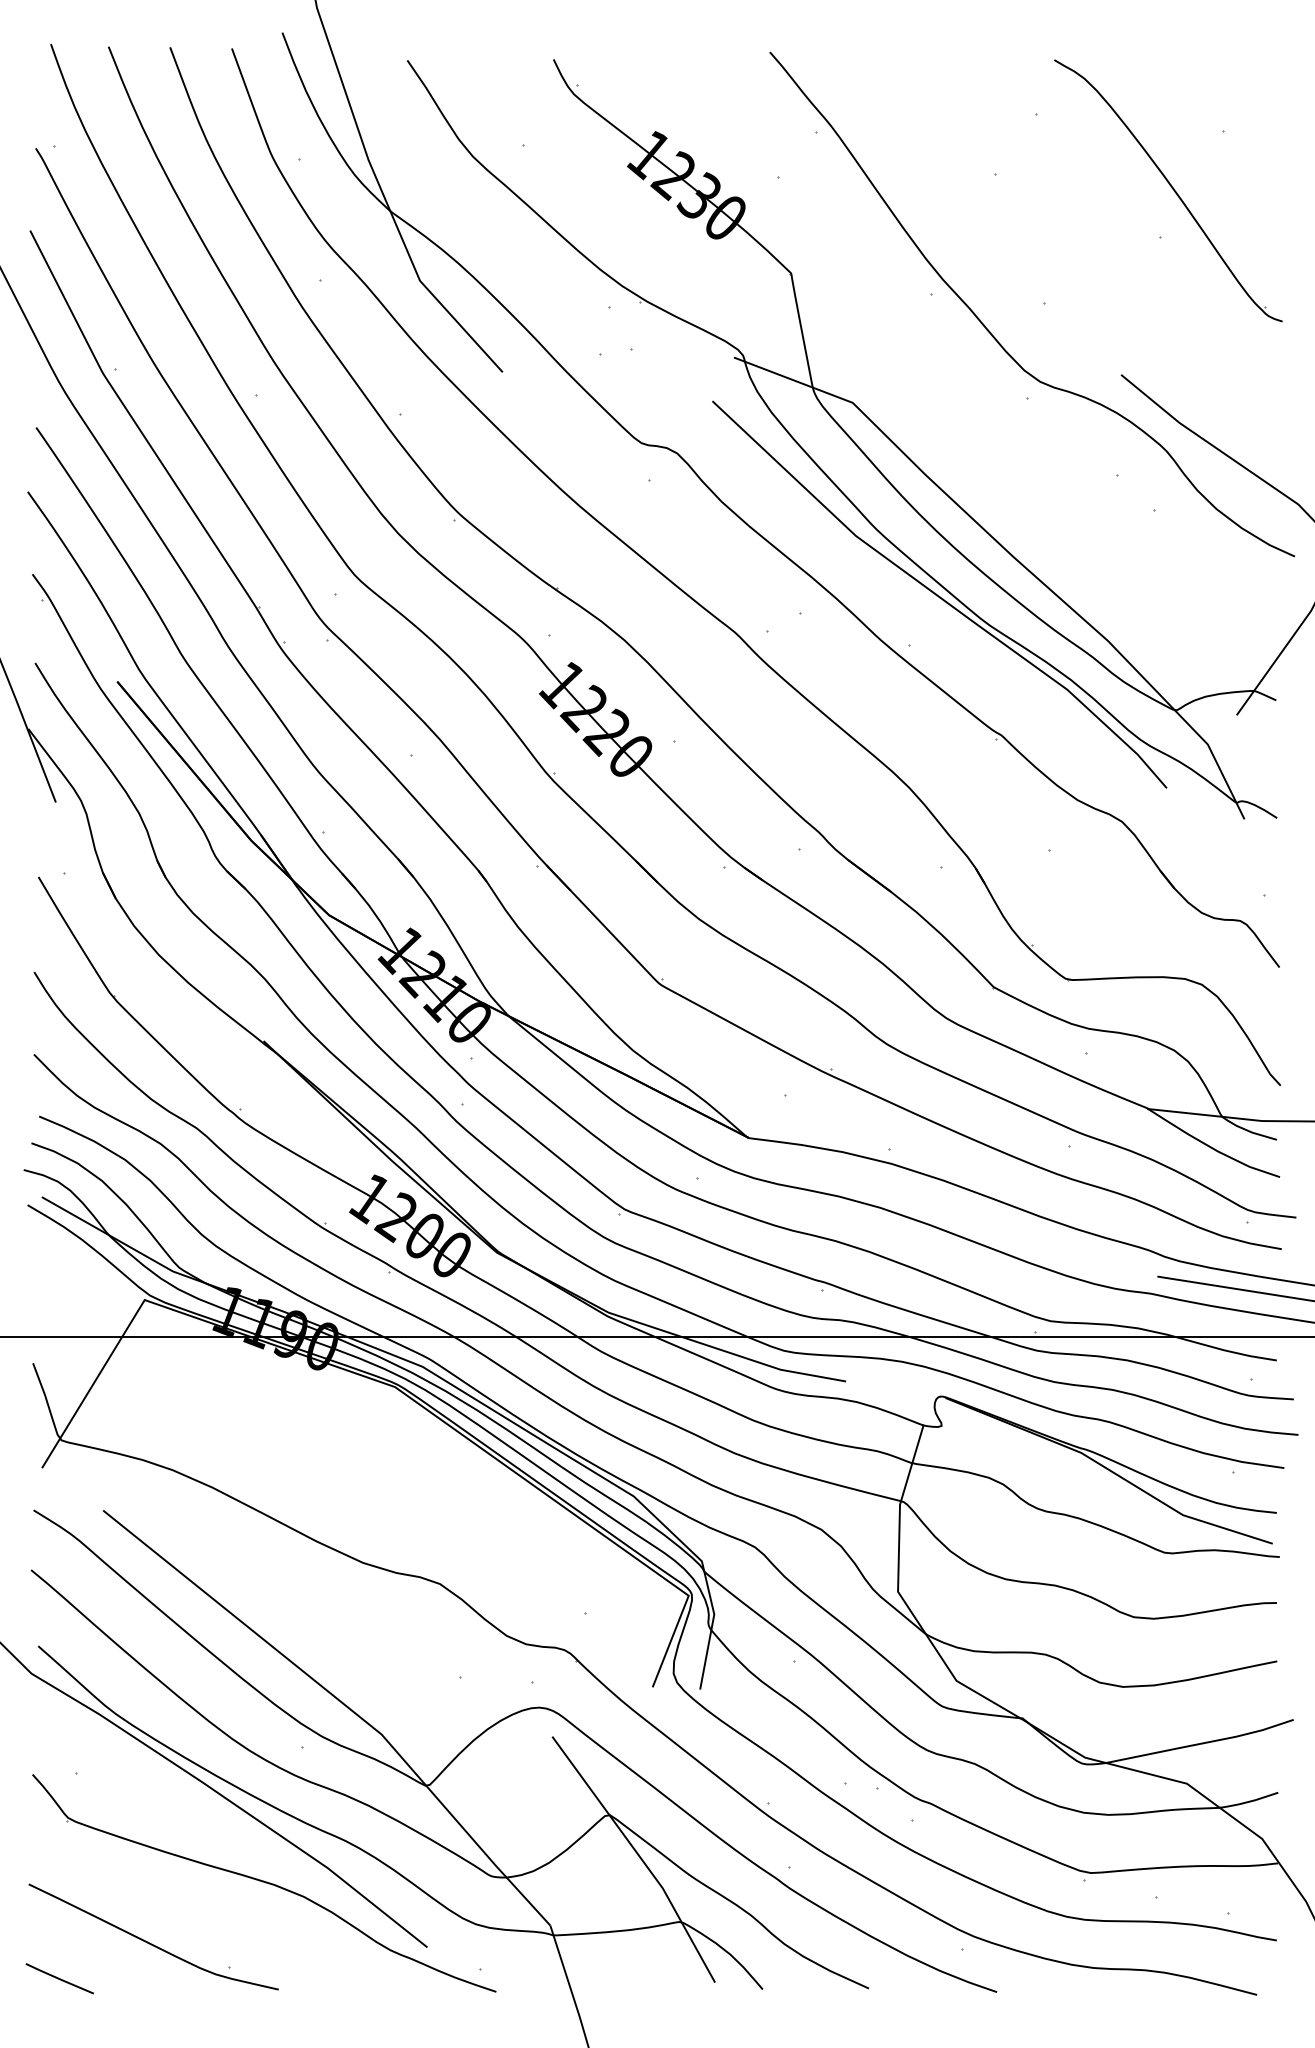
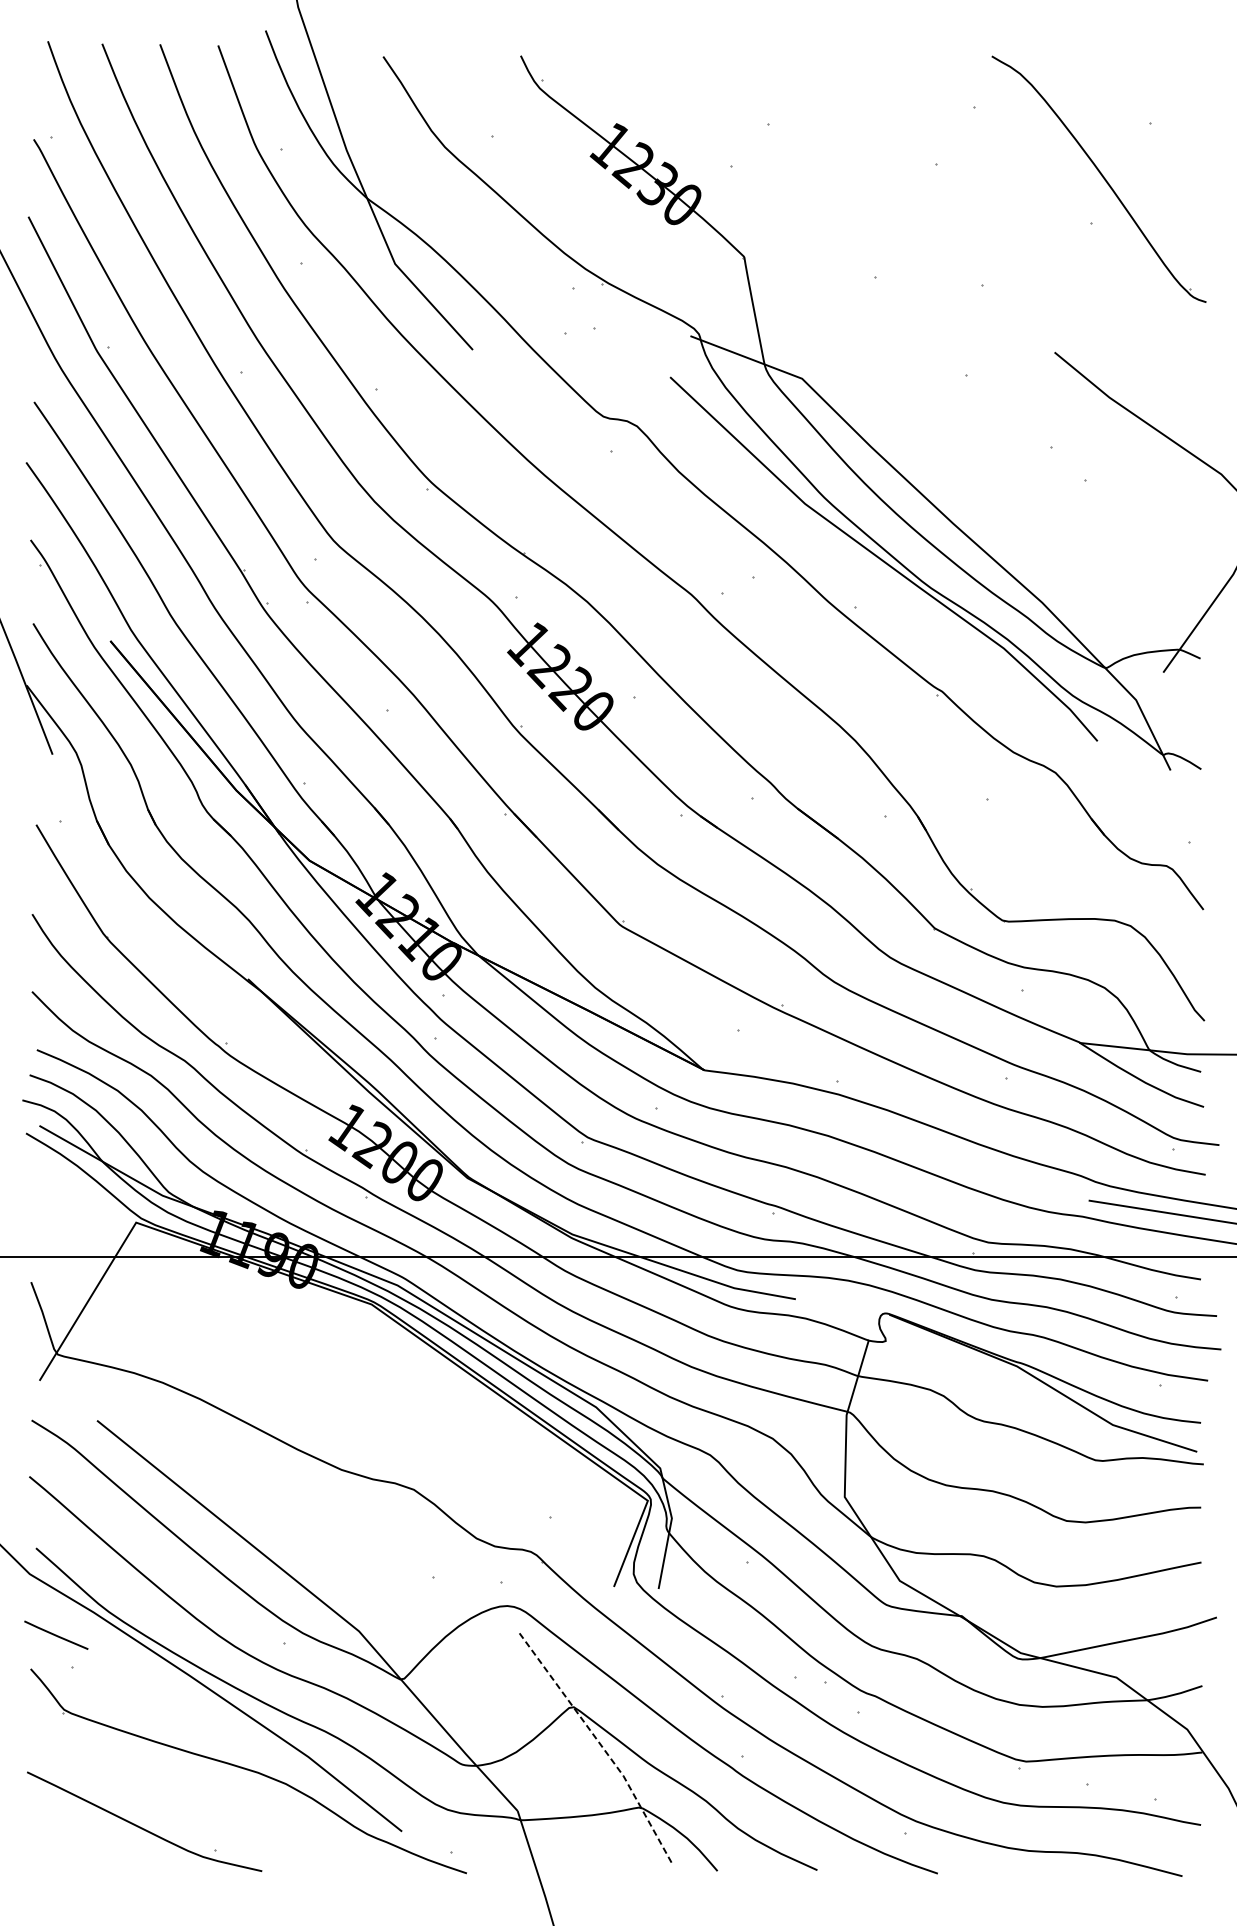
curve: (996, 338) -> (937, 318), removed
line: (639, 1856) -> (601, 1746), solid -> dashed
line: (59, 1978) -> (56, 1635), moved

